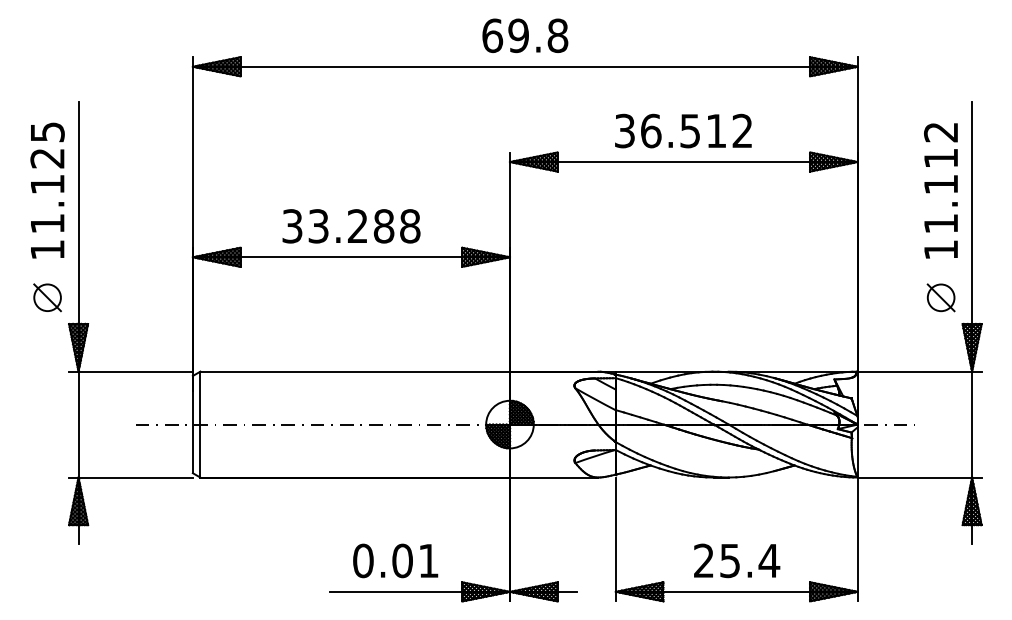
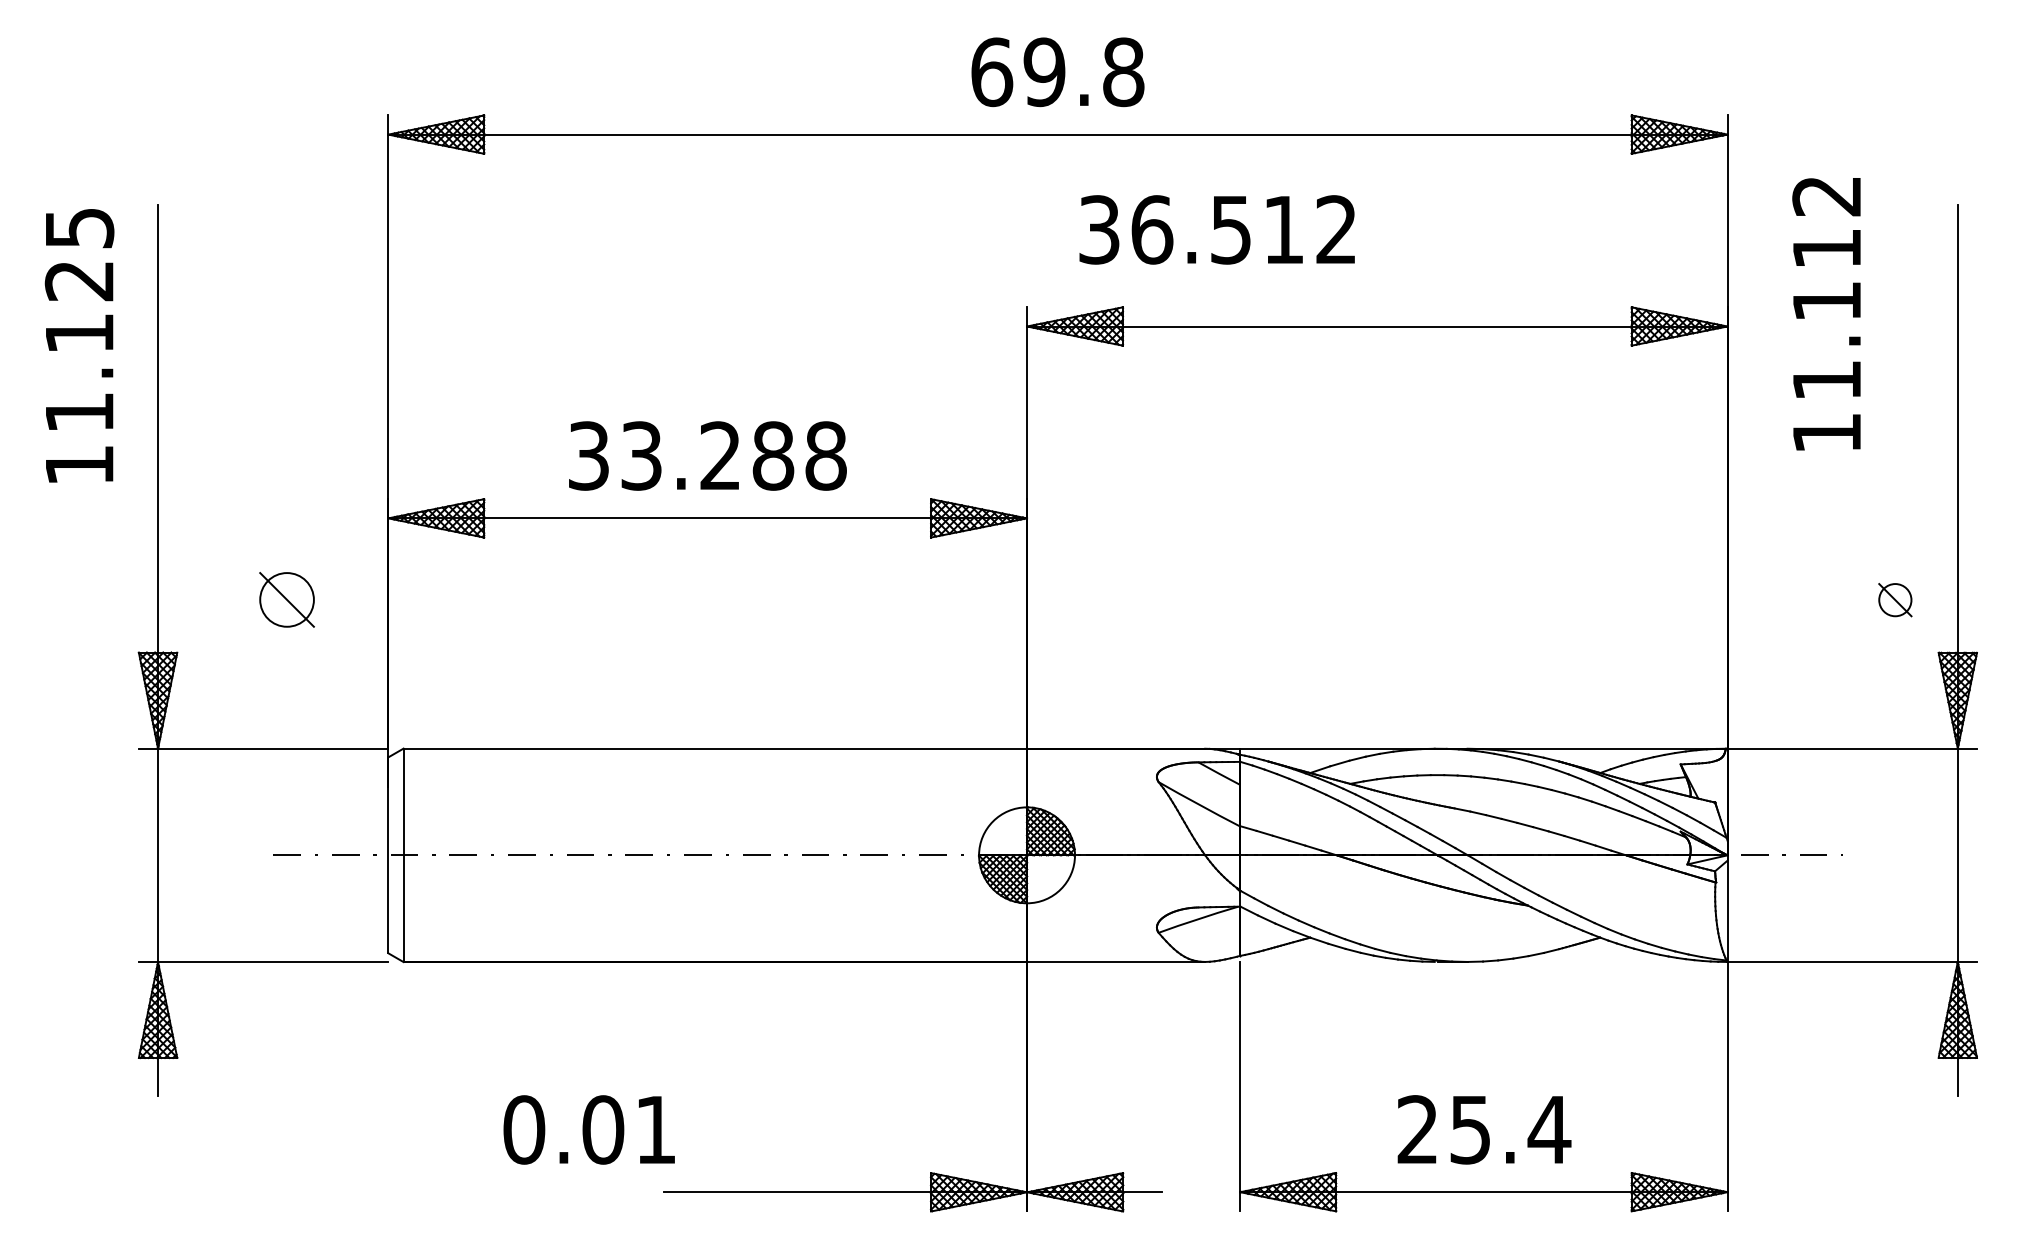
text: (683, 130) -> (1217, 228), moved
text: (47, 190) -> (79, 345), moved
text: (940, 190) -> (1825, 313), moved
part: (47, 297) -> (286, 599), moved
part: (940, 297) -> (1894, 599), size x0.6
text: (395, 560) -> (588, 1129), moved

